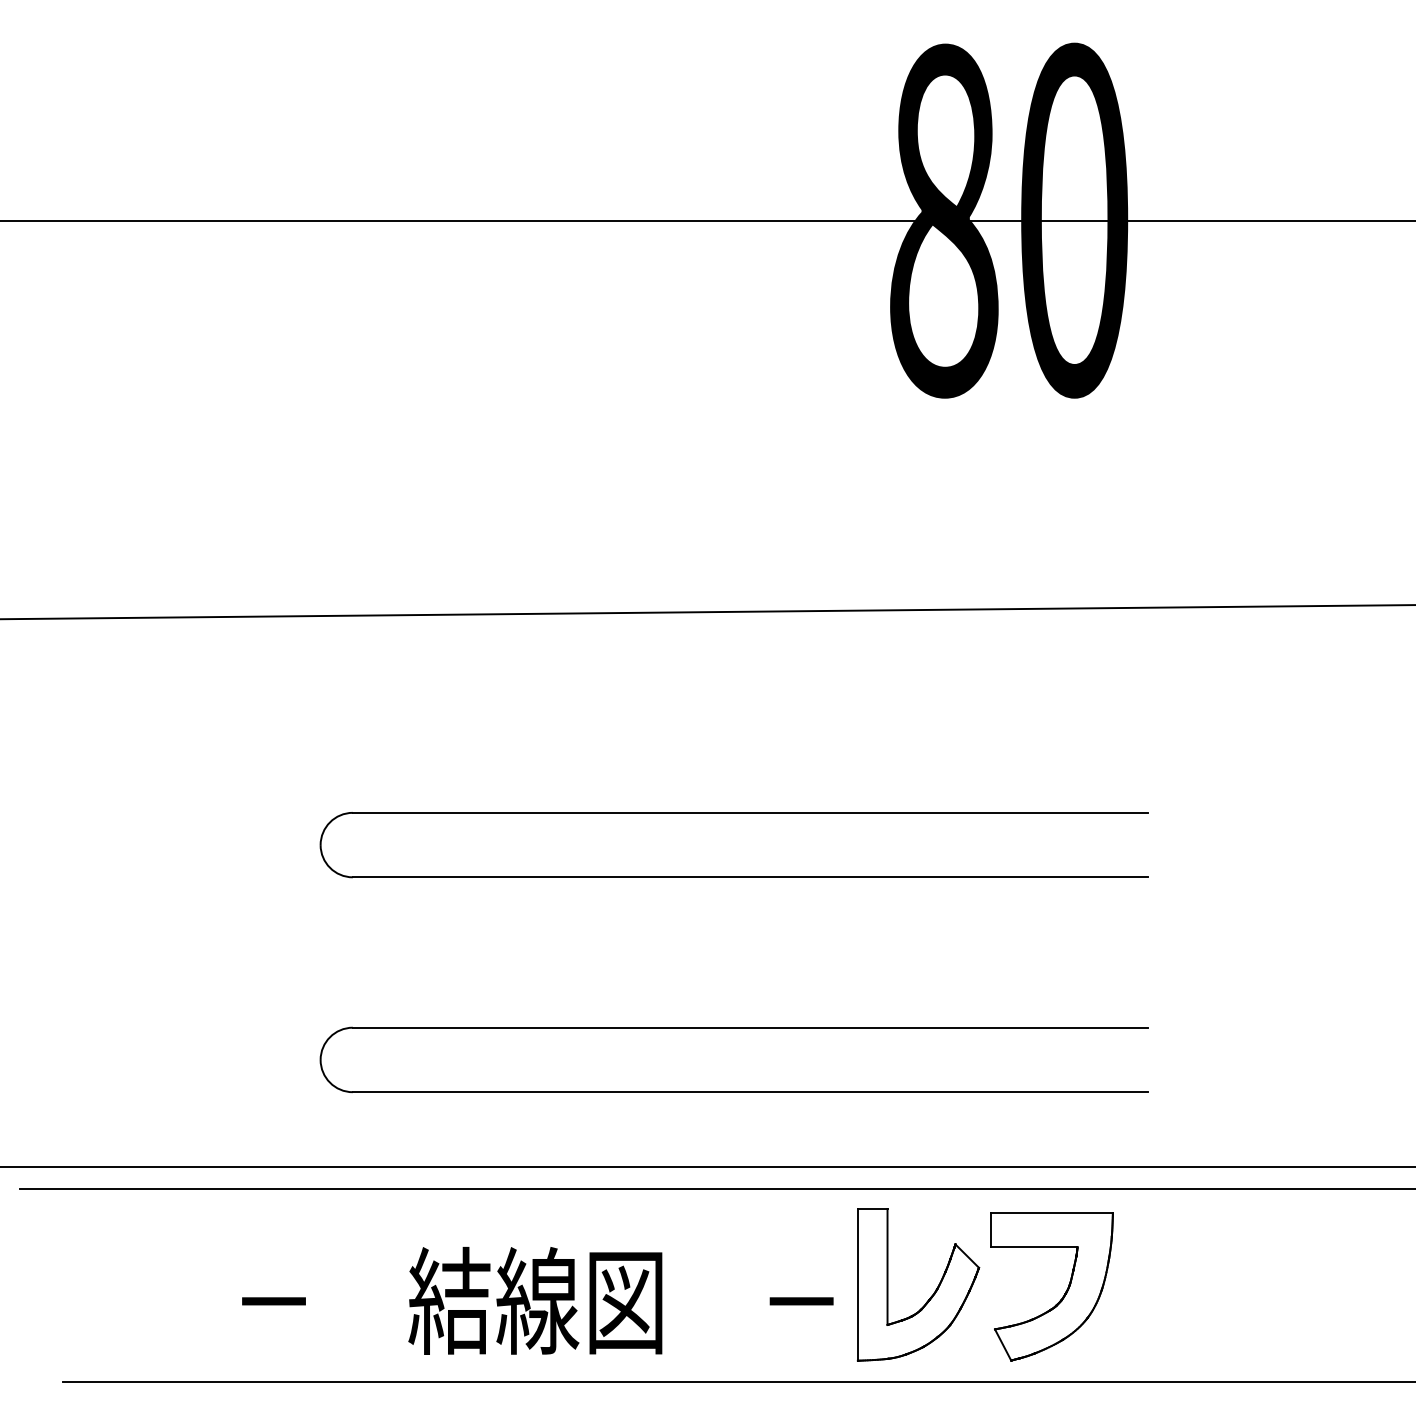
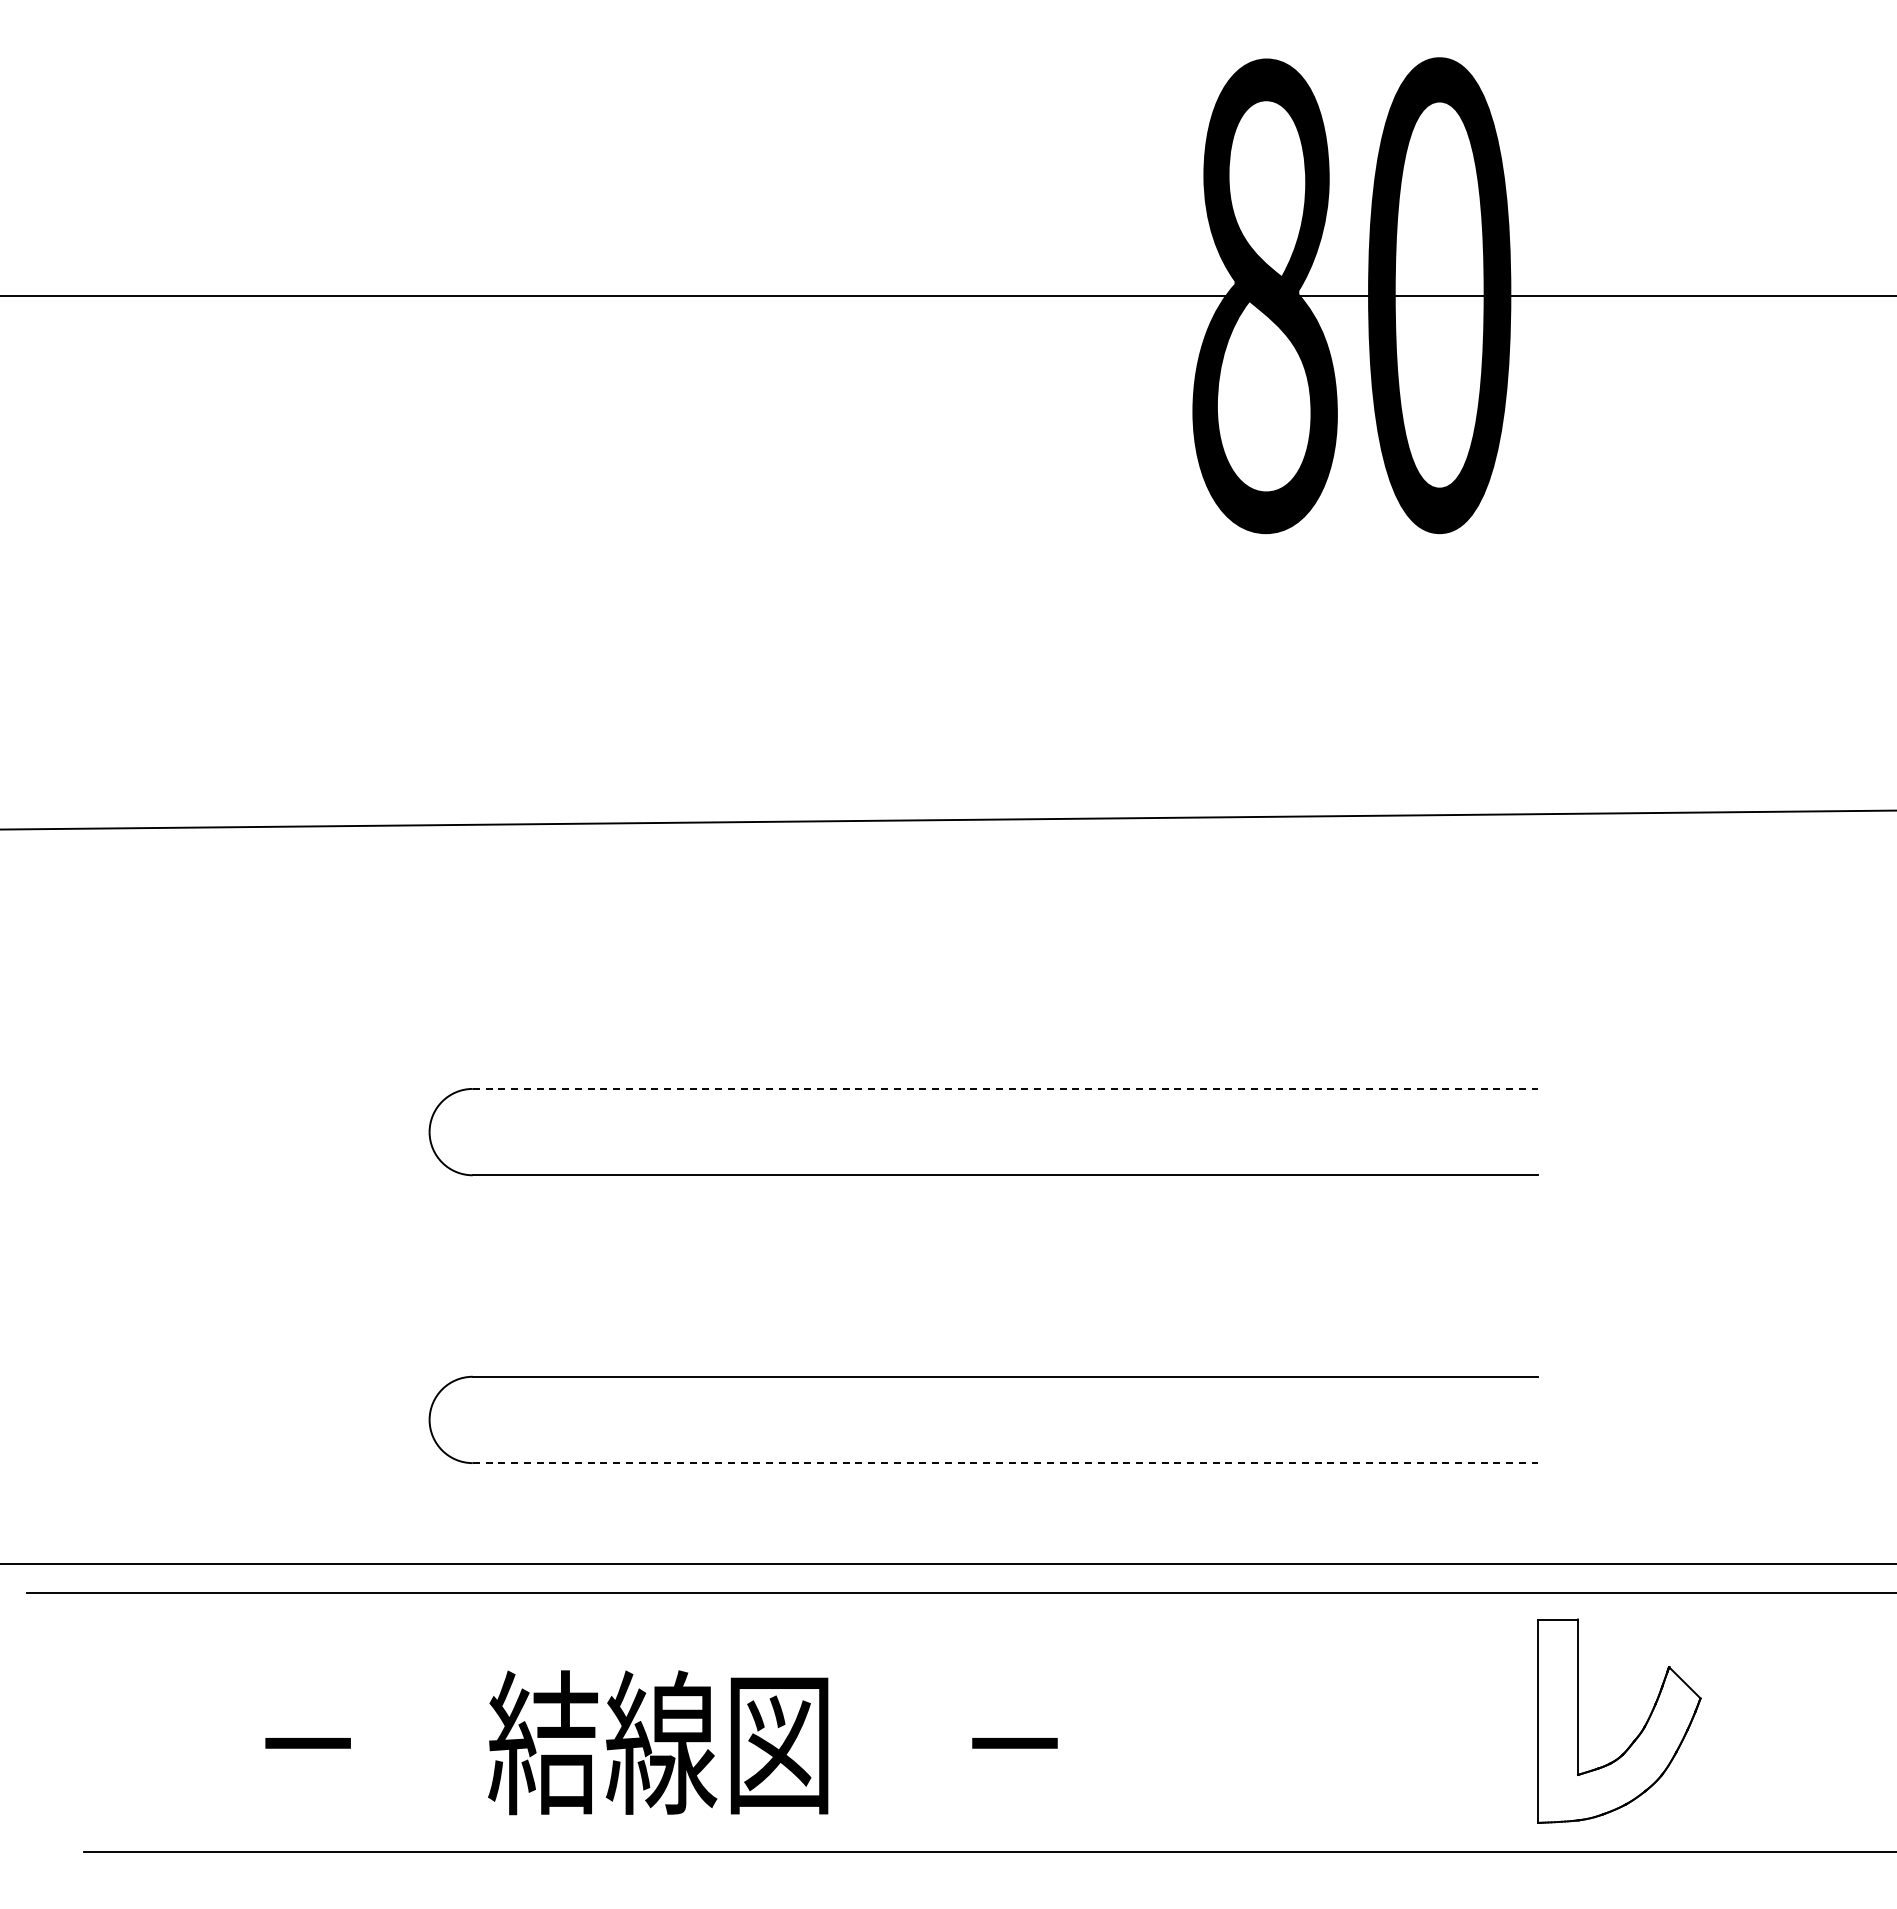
line: (750, 812) -> (1005, 1088), solid -> dashed
line: (750, 1092) -> (1005, 1463), solid -> dashed
part: (933, 1293) -> (1639, 1732), moved
part: (1064, 1293) -> (1426, 1732), removed
text: (537, 1300) -> (661, 1742), moved

